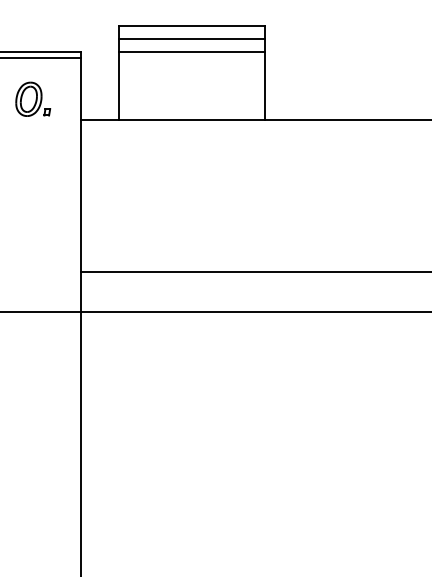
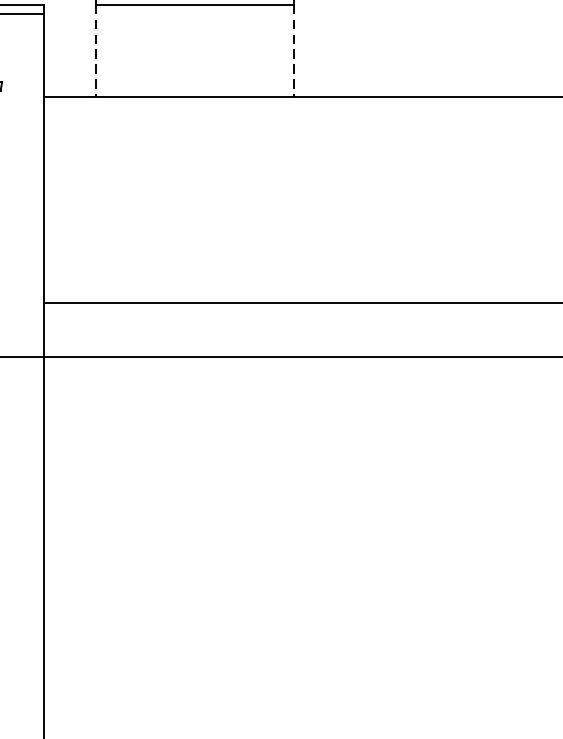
line: (119, 85) -> (96, 50), solid -> dashed
line: (265, 85) -> (294, 50), solid -> dashed

